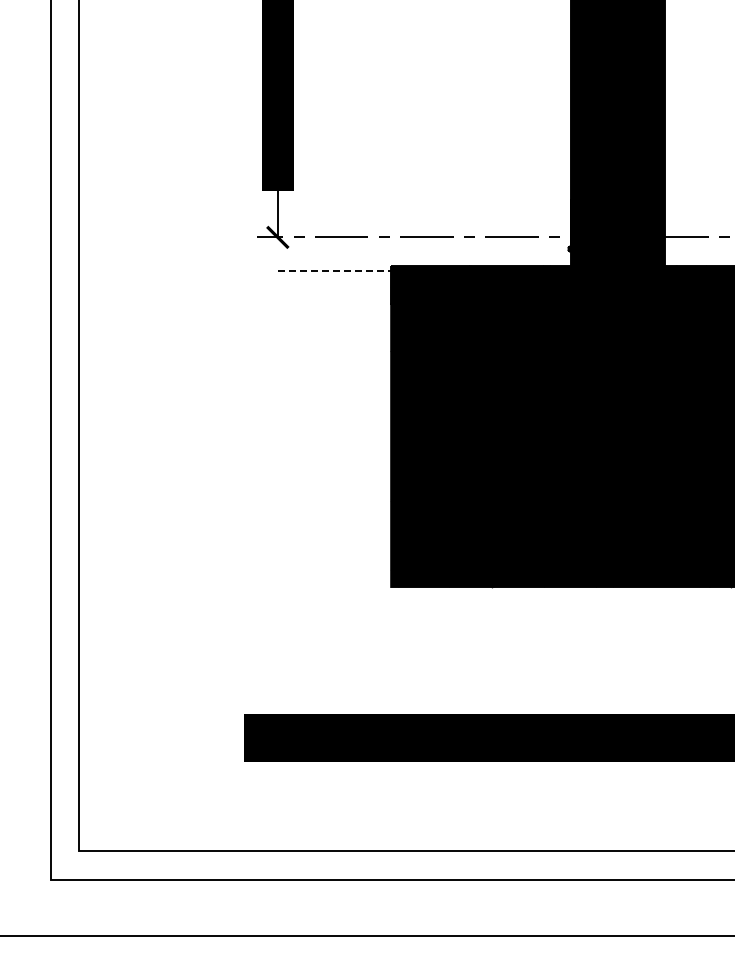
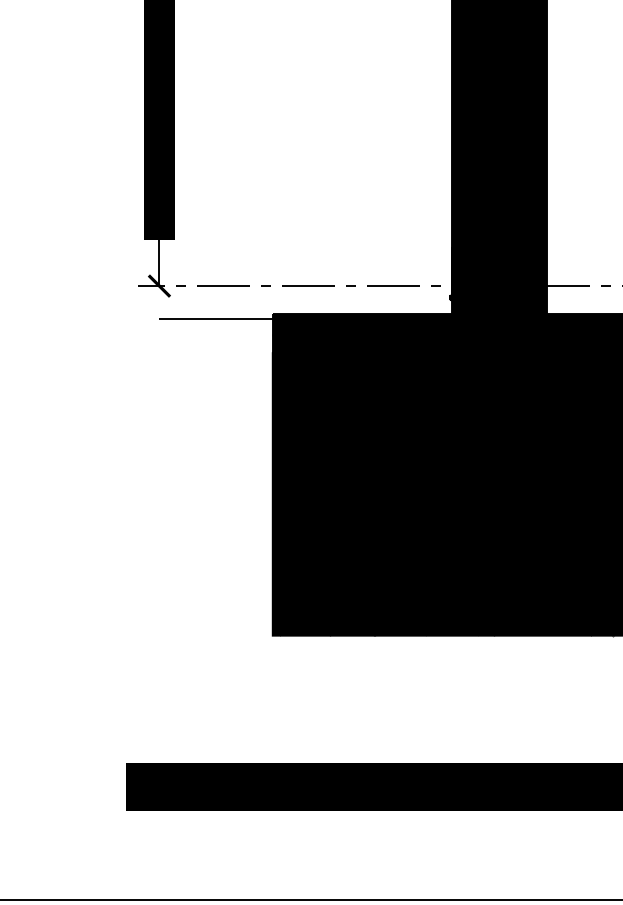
line: (334, 270) -> (216, 319), dashed -> solid

